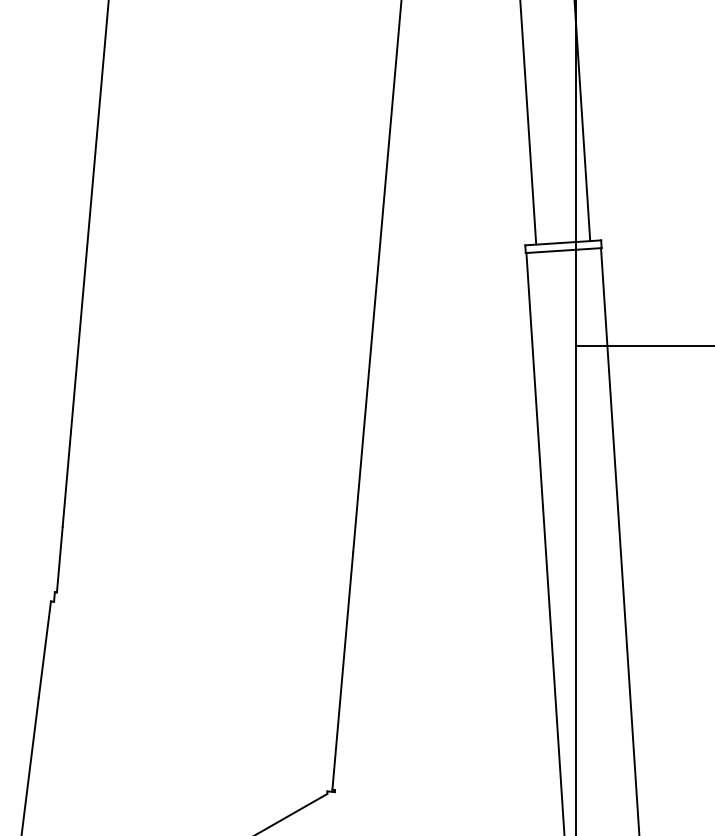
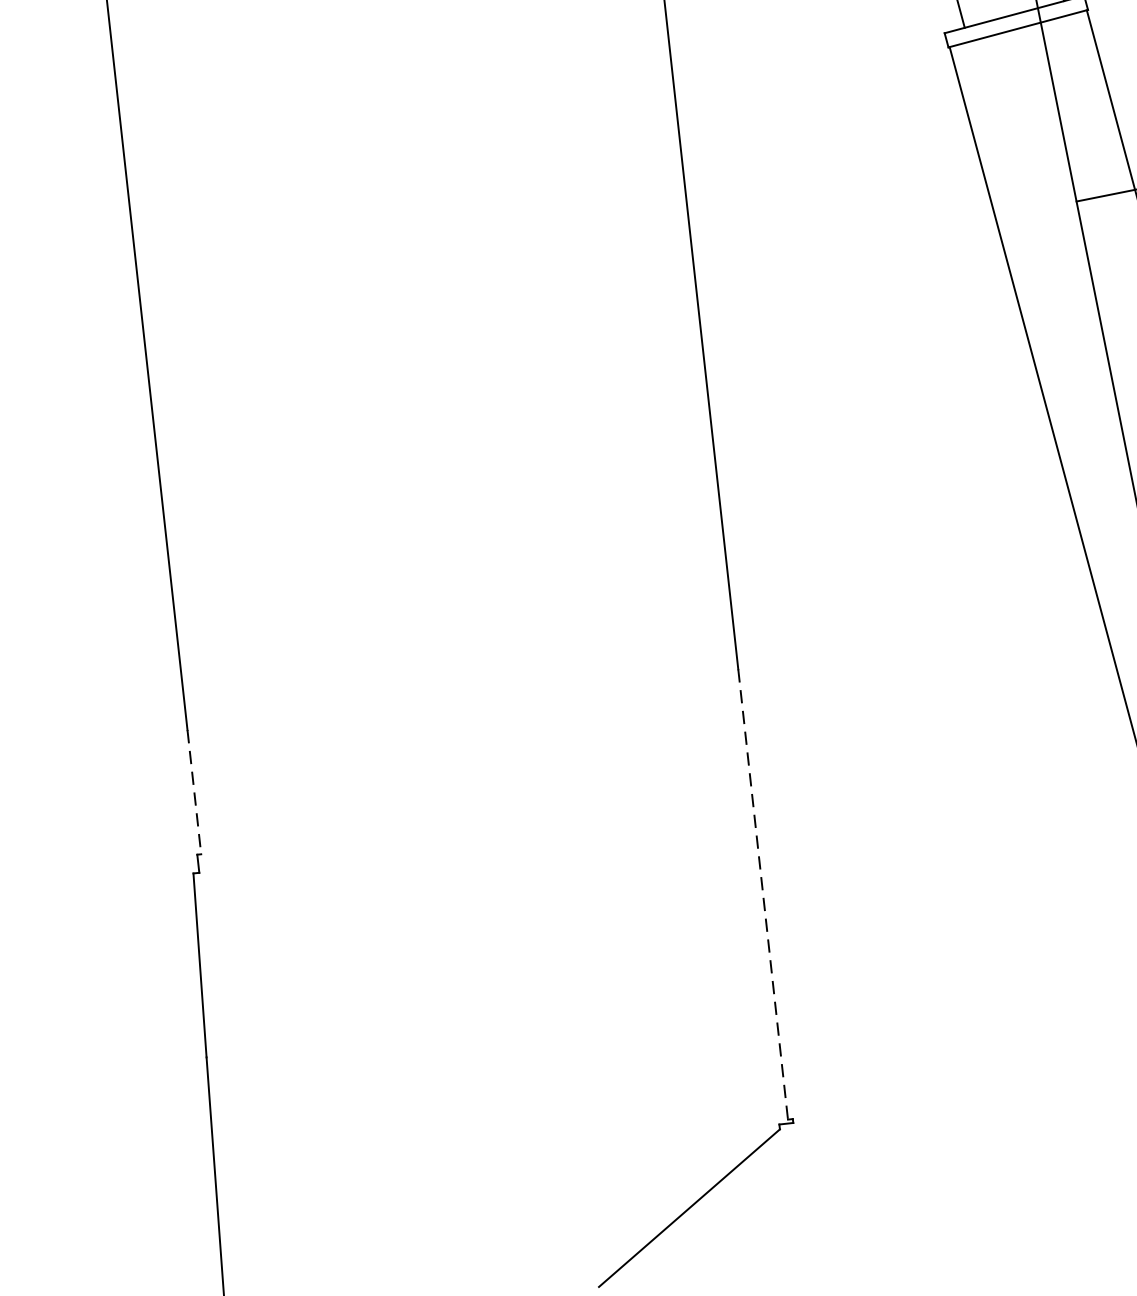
line: (59, 559) -> (193, 792), solid -> dashed
line: (342, 671) -> (762, 895), solid -> dashed

